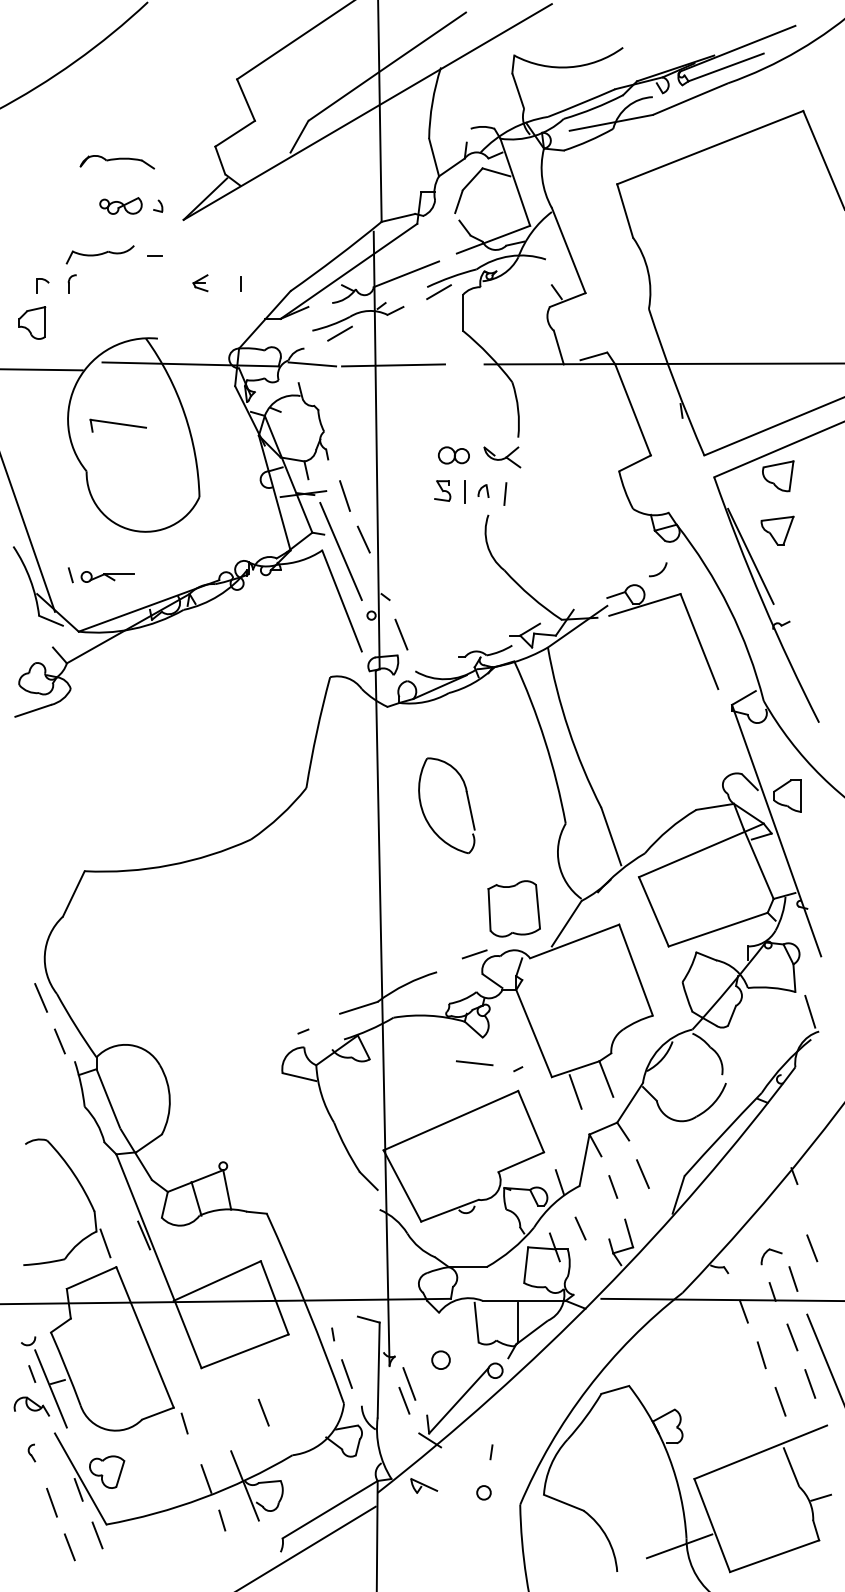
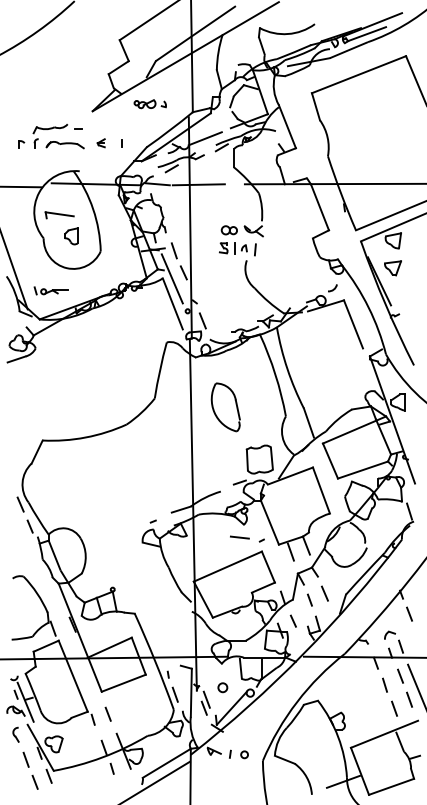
part: (115, 163) -> (64, 145), moved
part: (129, 206) -> (149, 104), moved
part: (32, 323) -> (71, 236), moved
line: (812, 1246) -> (409, 613), moved
line: (262, 1411) -> (107, 713), moved
line: (491, 1450) -> (230, 753), moved
part: (30, 1452) -> (15, 734), size x1.67

